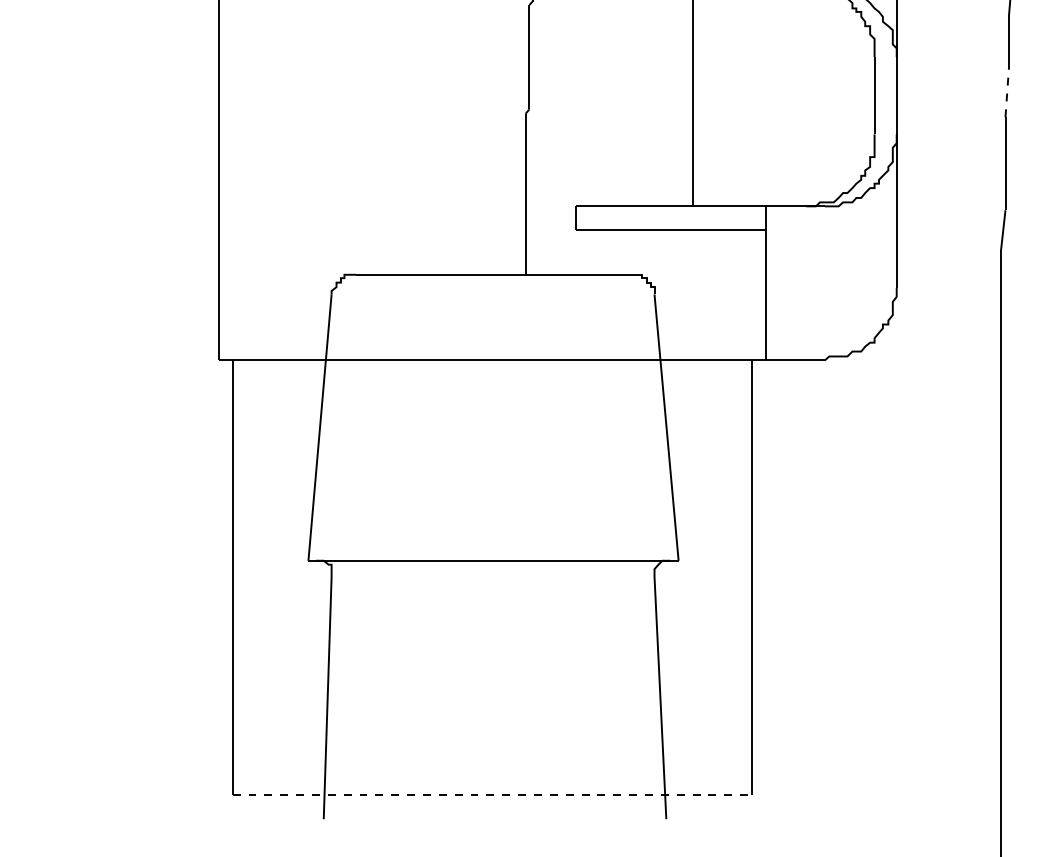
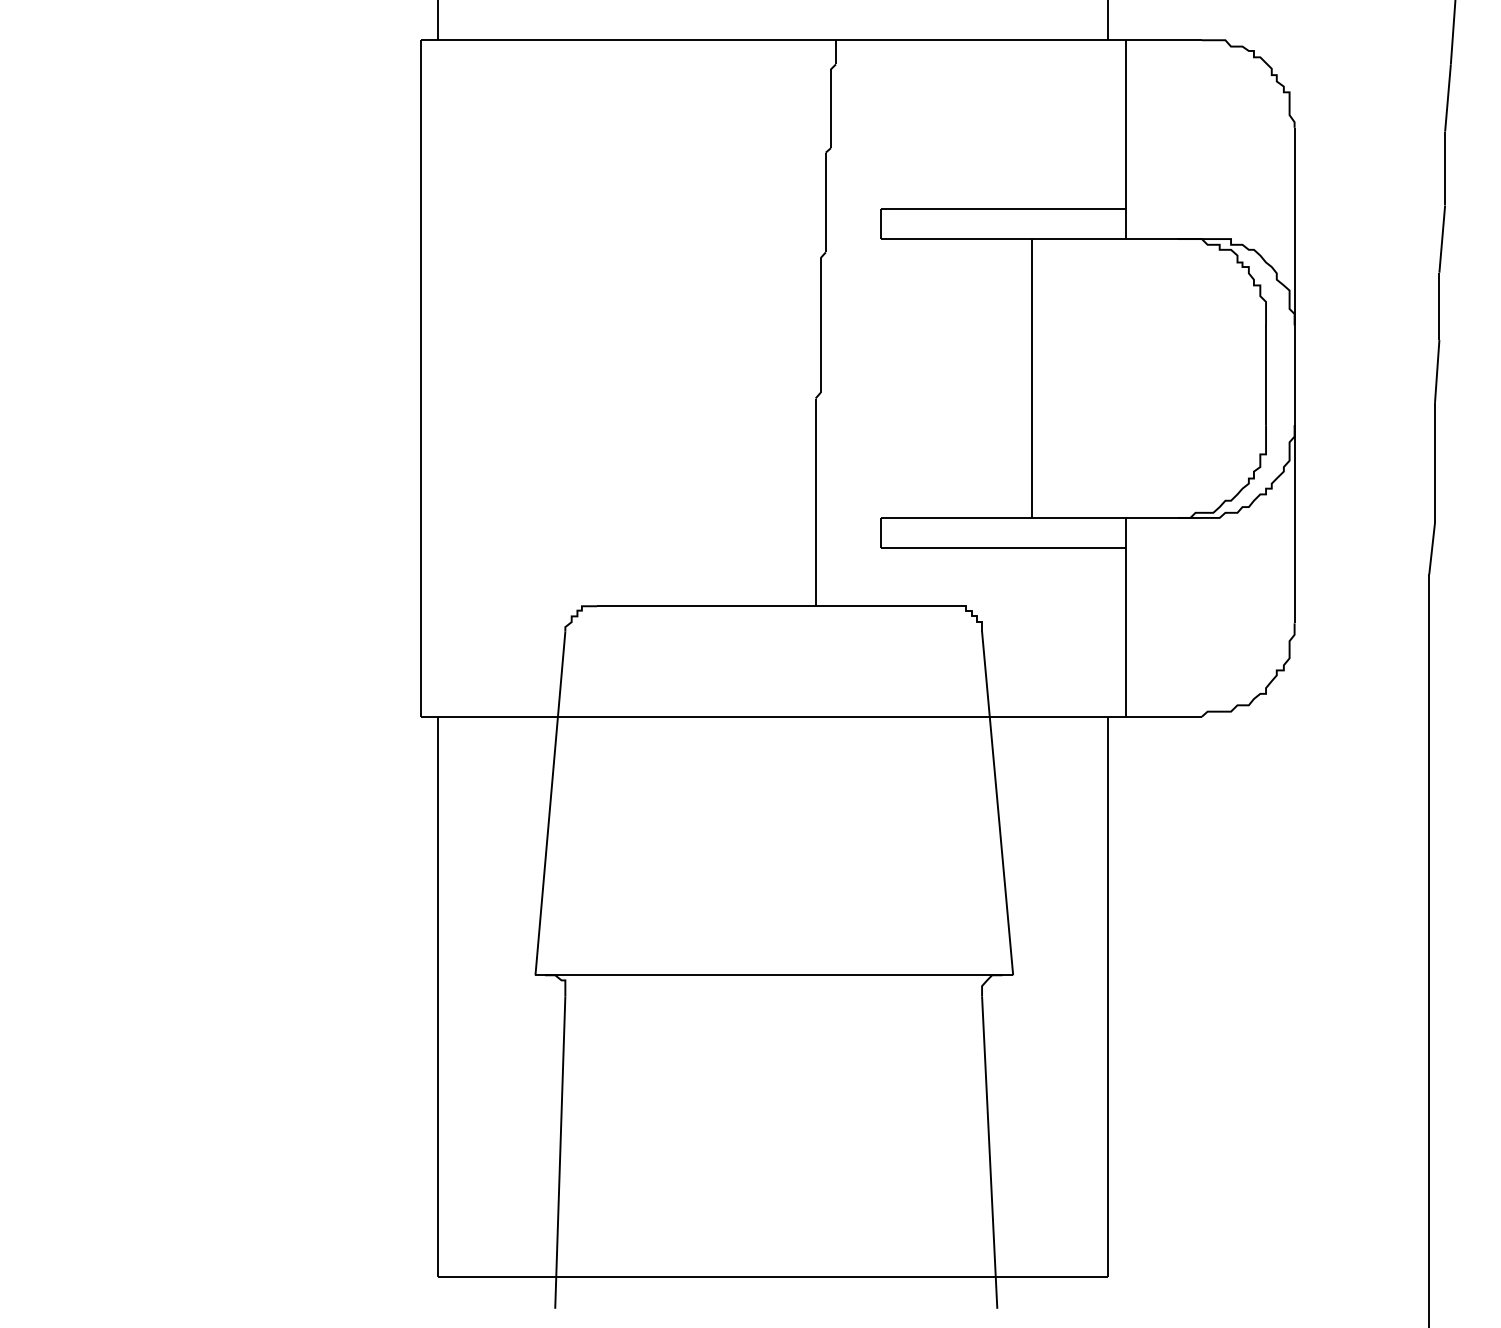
line: (1007, 92) -> (1437, 371), dashed -> solid
line: (492, 794) -> (773, 1277), dashed -> solid

